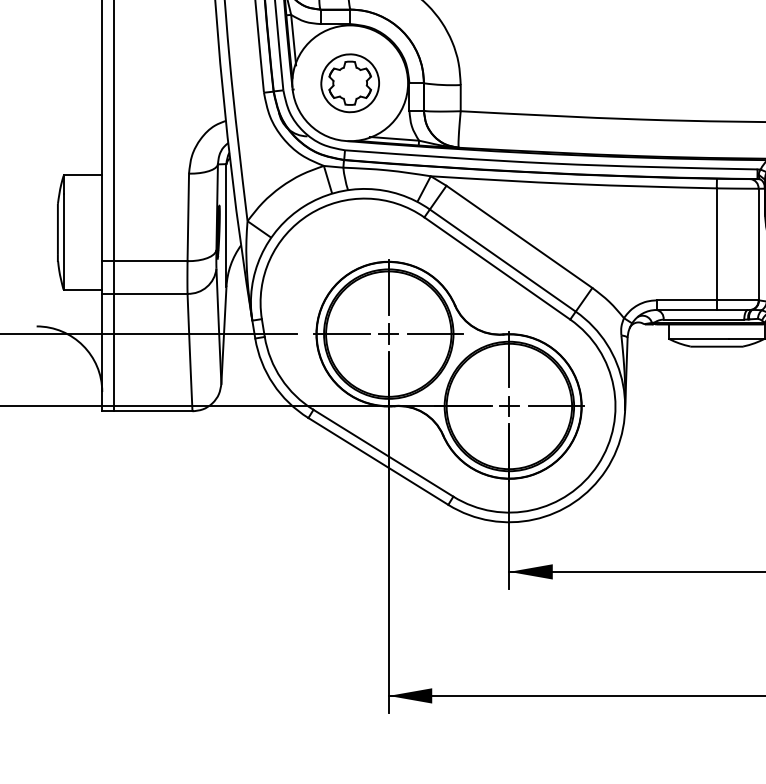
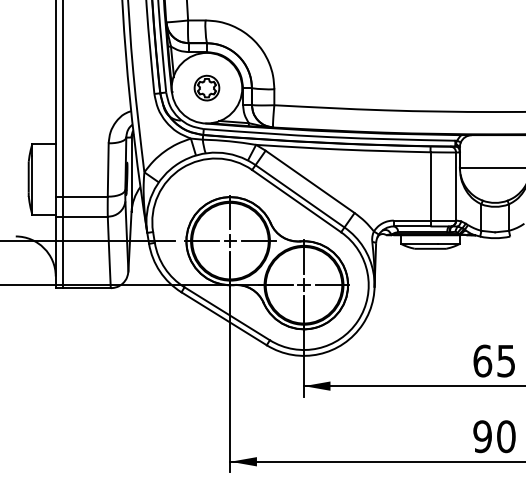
part: (349, 82) -> (206, 87), size x0.7

